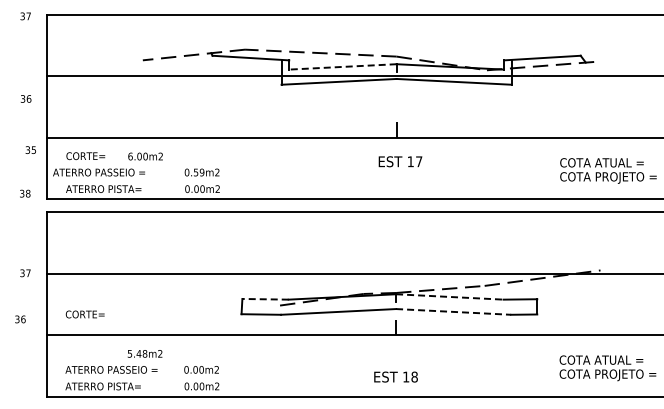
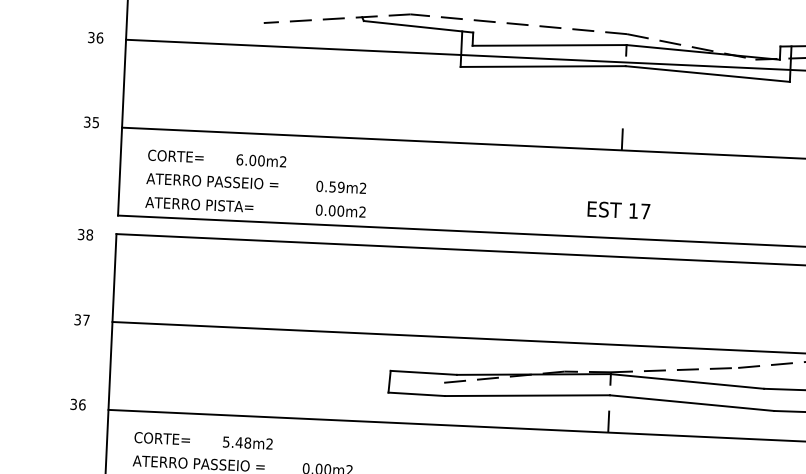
line: (342, 66) -> (549, 44), dashed -> solid
text: (25, 98) -> (94, 37), moved
text: (30, 149) -> (91, 121), moved
text: (400, 161) -> (618, 209), moved
text: (98, 172) -> (211, 181), moved
text: (25, 193) -> (85, 234), moved
line: (449, 296) -> (687, 380), dashed -> solid
line: (265, 299) -> (423, 373), dashed -> solid
line: (453, 311) -> (691, 402), dashed -> solid
text: (84, 314) -> (161, 438), moved
text: (20, 319) -> (78, 404), moved

